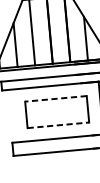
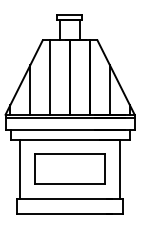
line: (56, 98) -> (70, 154), dashed -> solid
line: (13, 116) -> (20, 169), added
line: (58, 125) -> (70, 184), dashed -> solid

